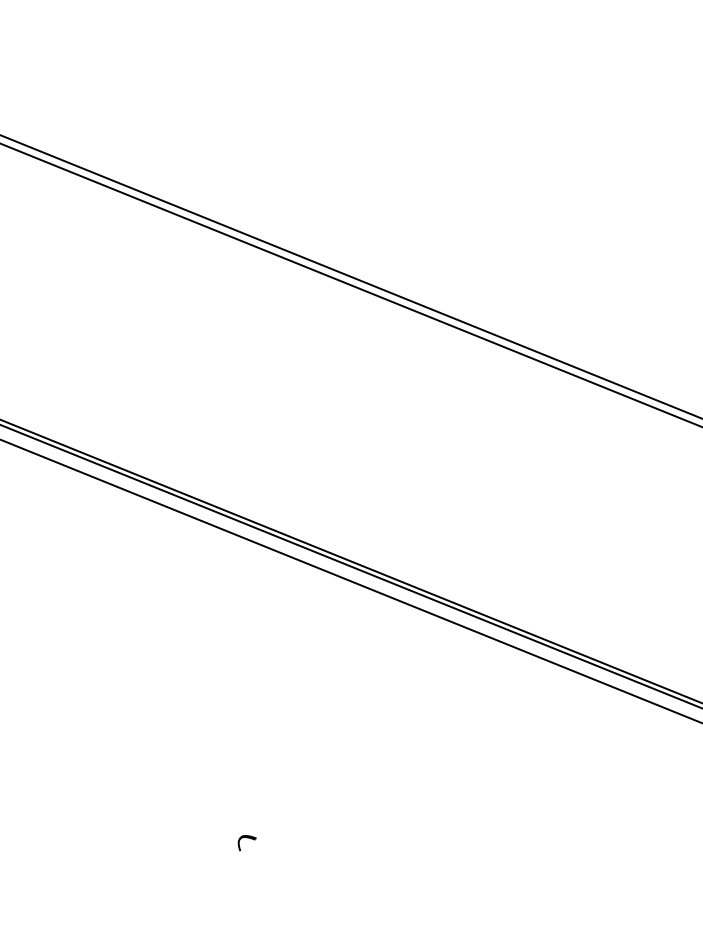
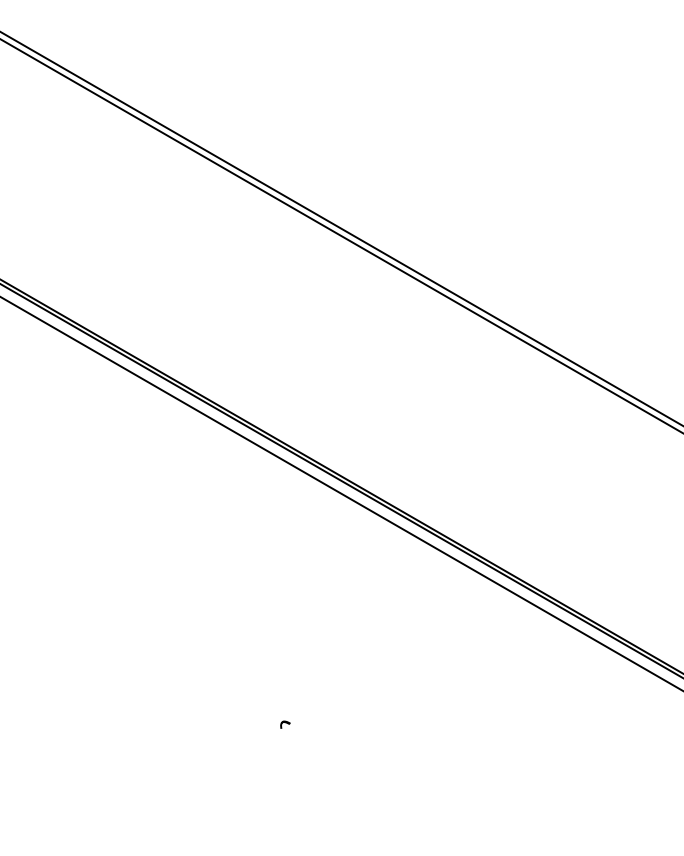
part: (247, 841) -> (285, 724), size x0.62

